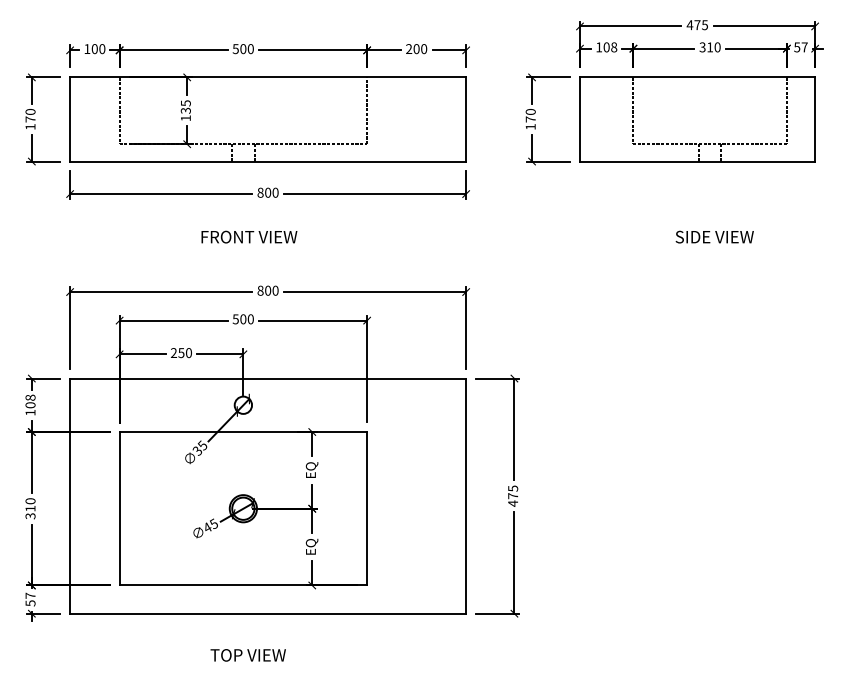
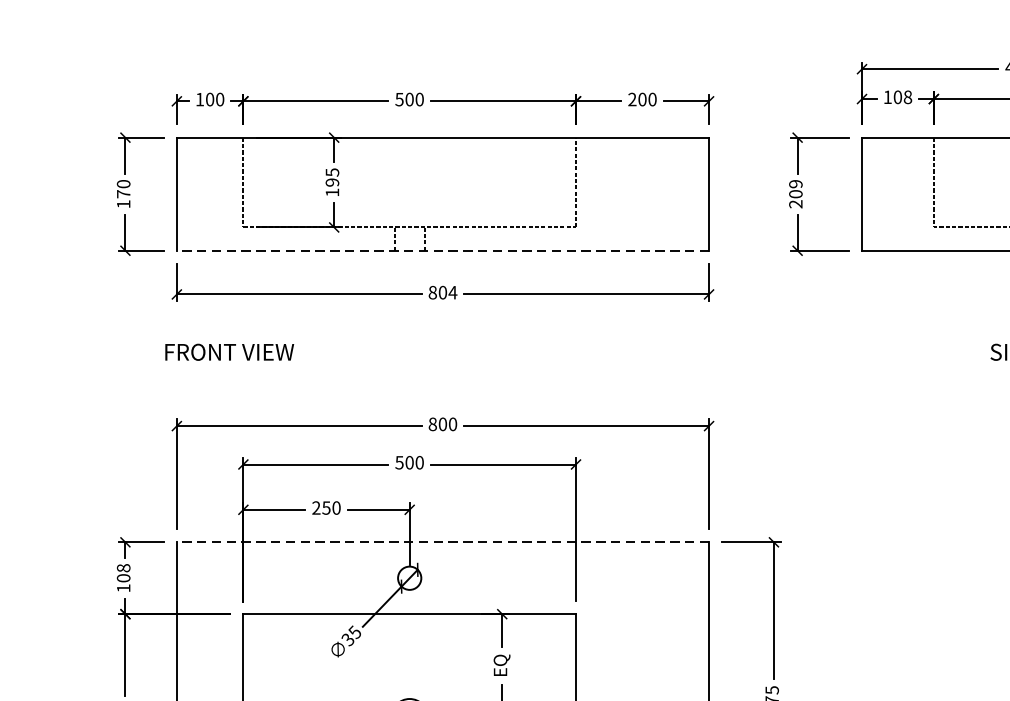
text: (185, 110) -> (331, 182), 135 -> 195
text: (530, 119) -> (795, 194), 170 -> 209
line: (267, 161) -> (442, 250), solid -> dashed
text: (275, 192) -> (452, 292), 800 -> 804
text: (249, 236) -> (229, 351), moved
line: (267, 378) -> (442, 542), solid -> dashed

